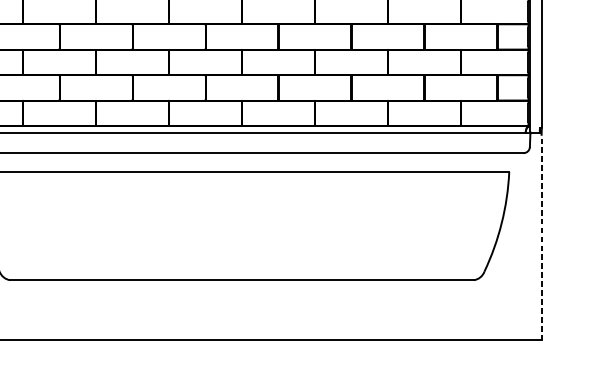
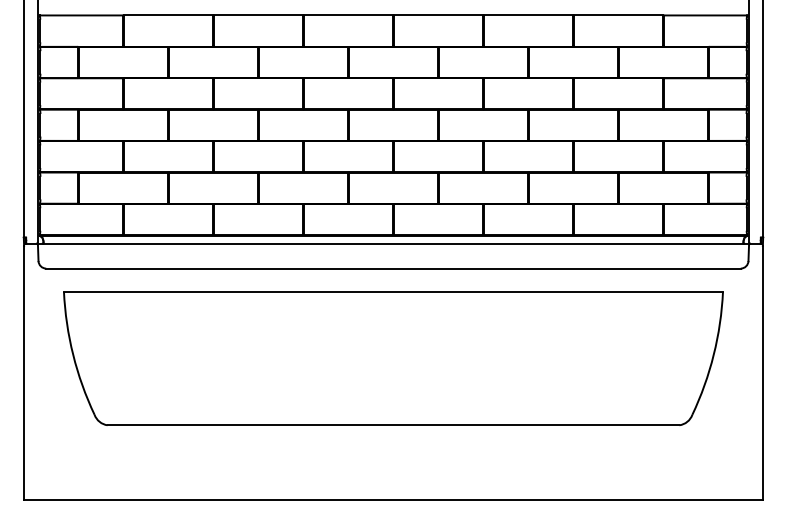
line: (541, 237) -> (762, 372), dashed -> solid

